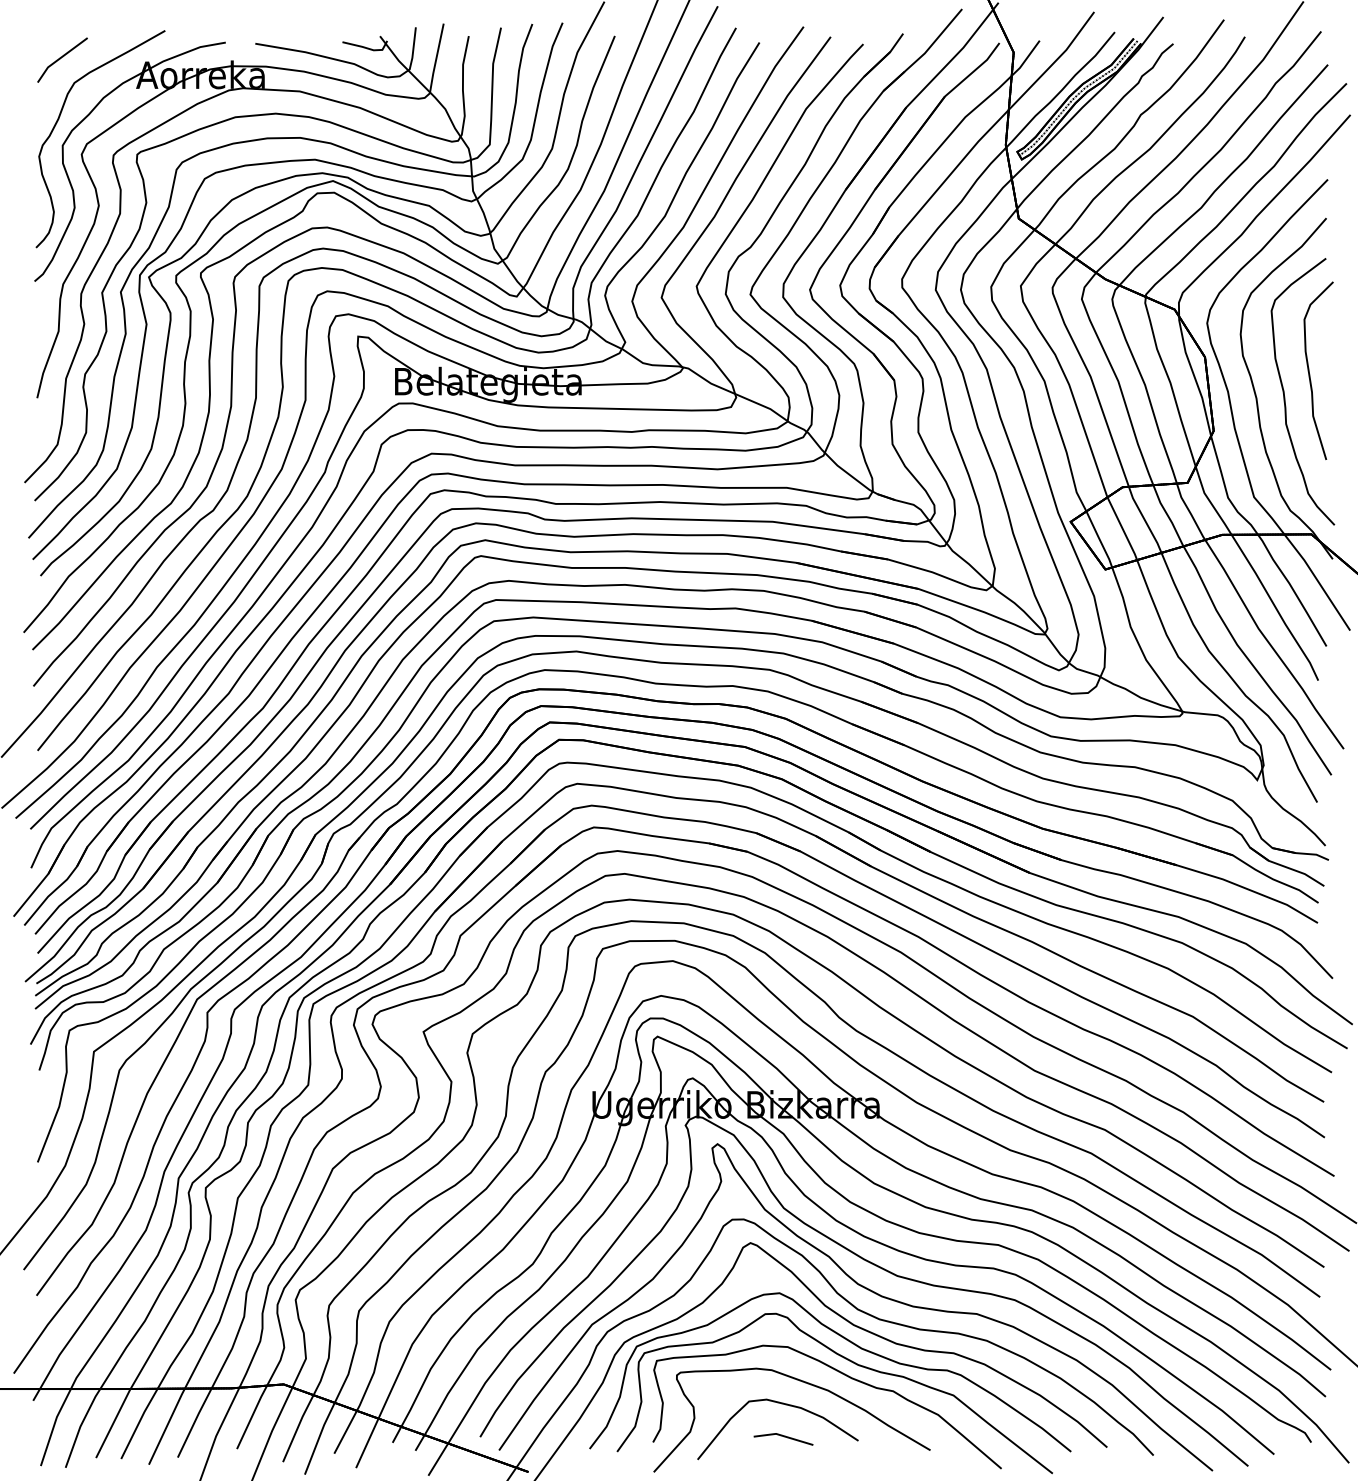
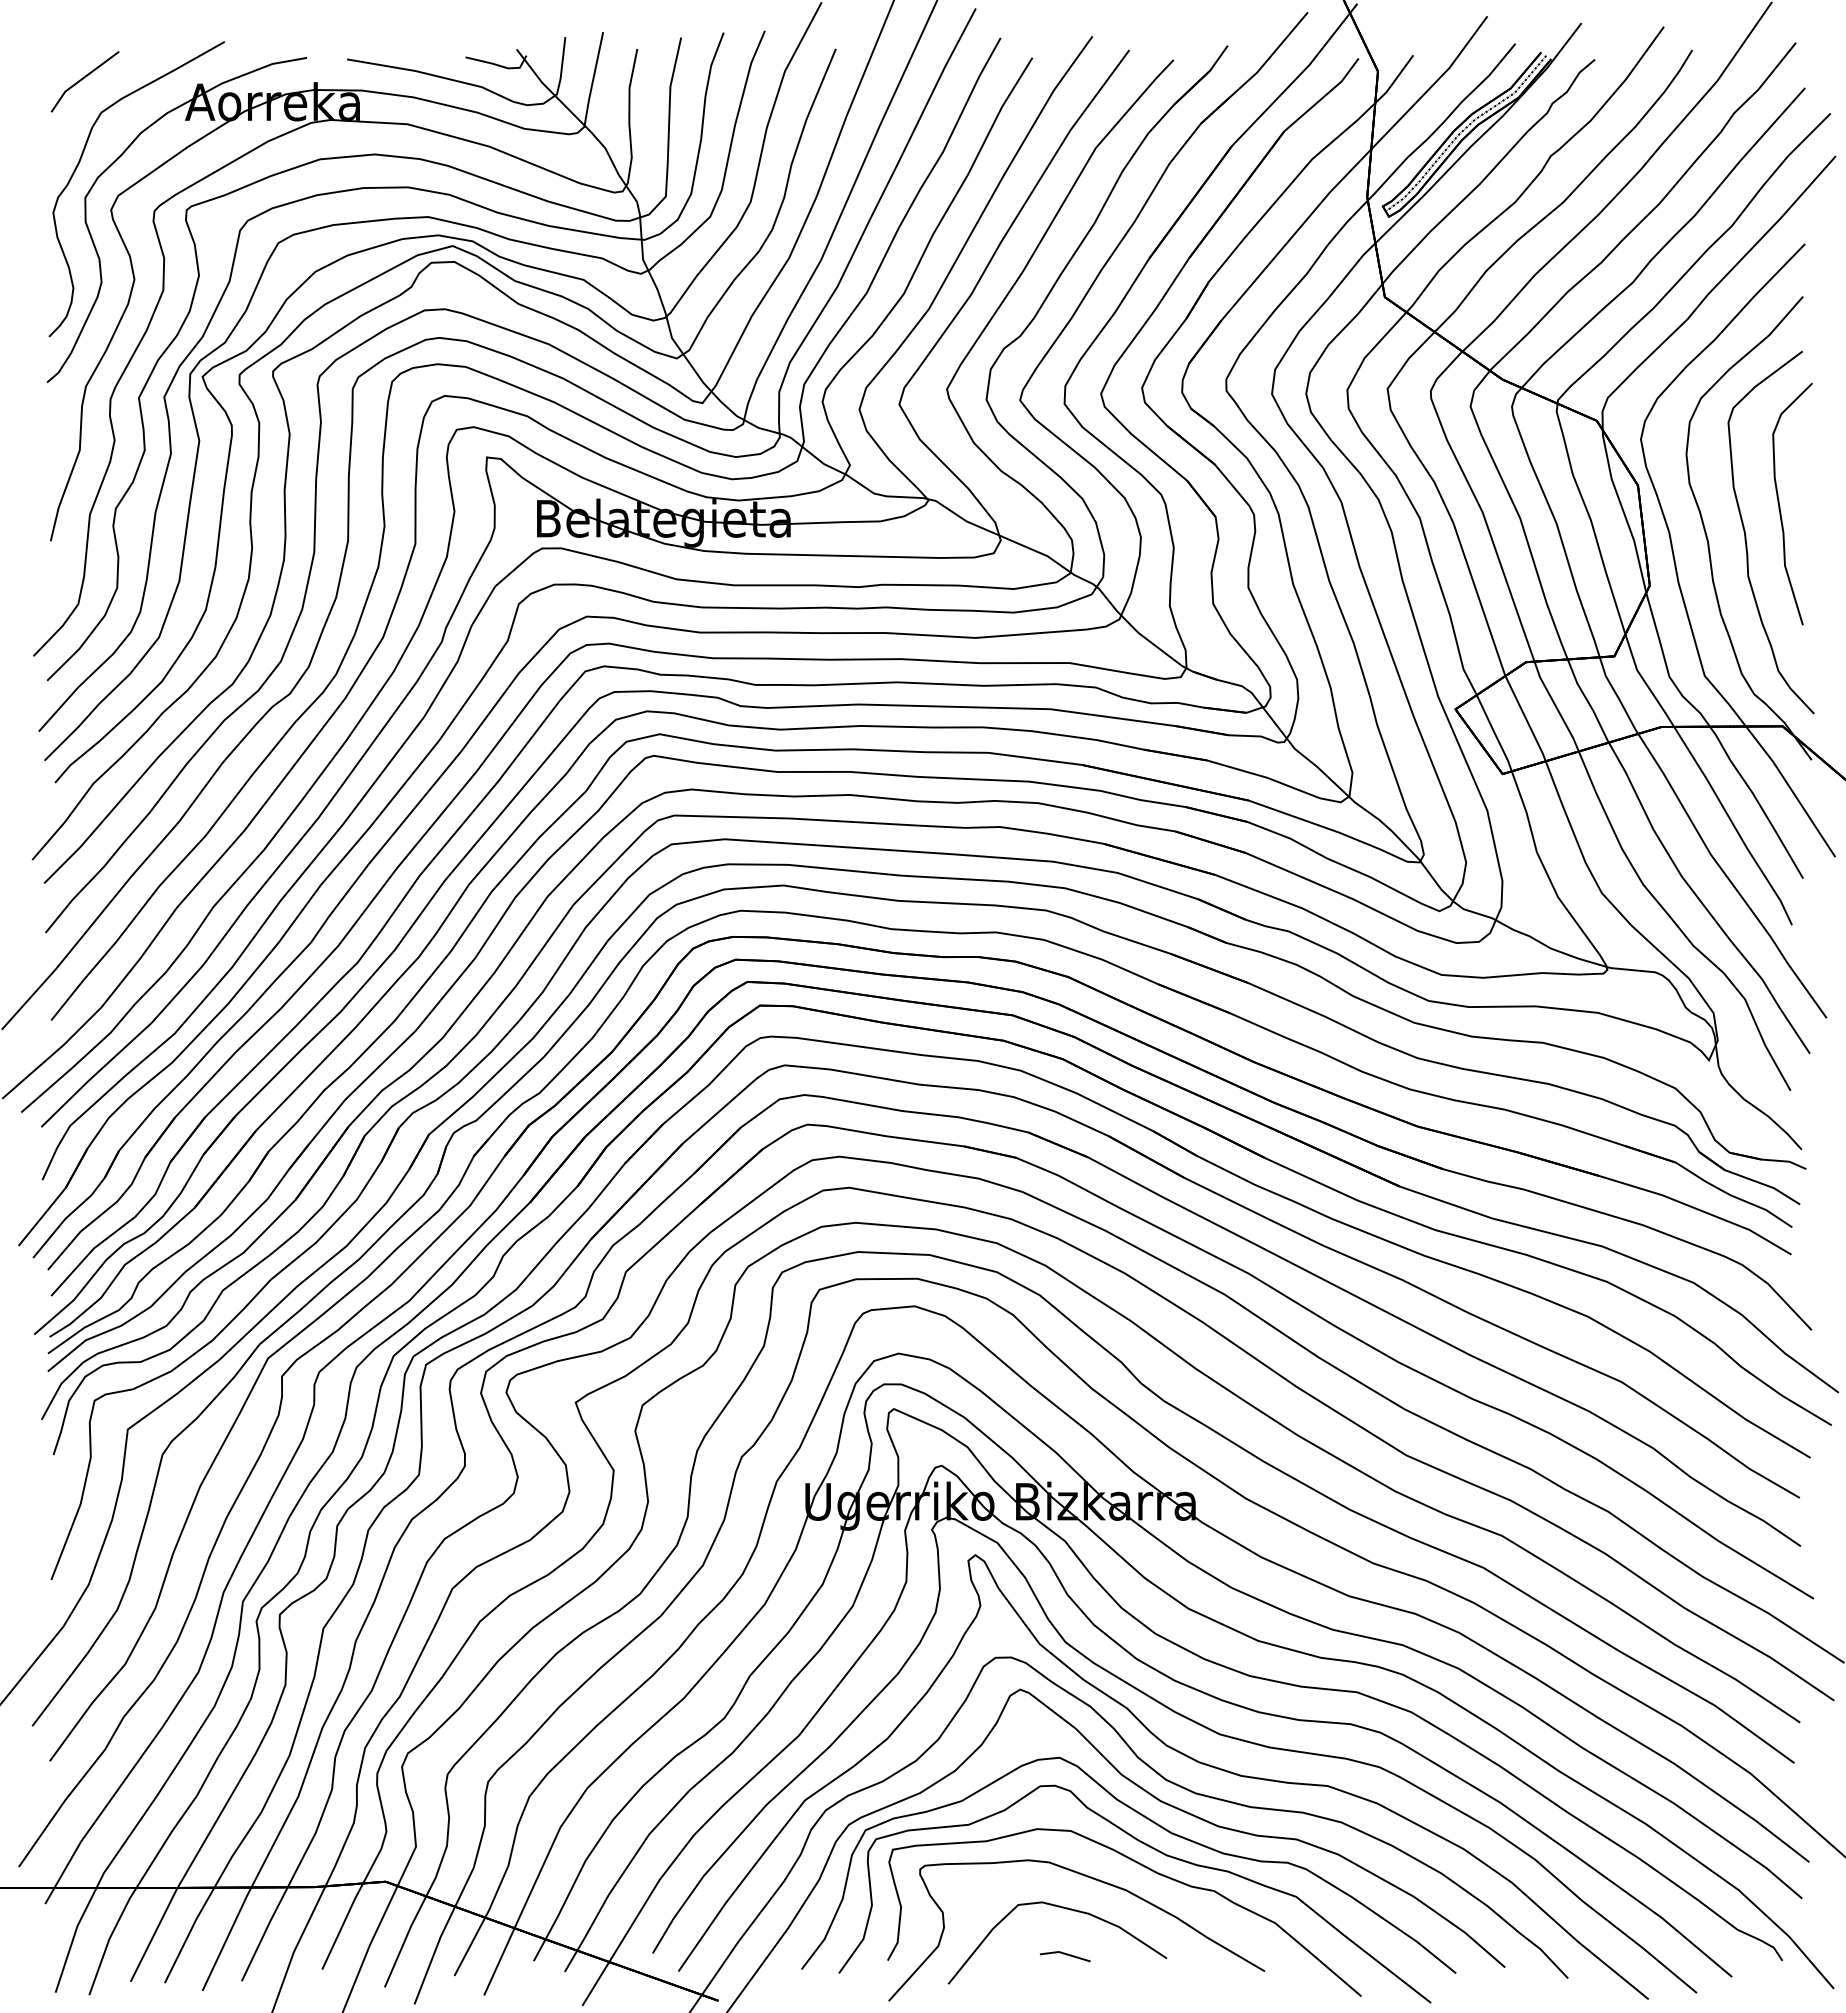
part: (783, 1439) -> (1065, 1956), size x0.62

